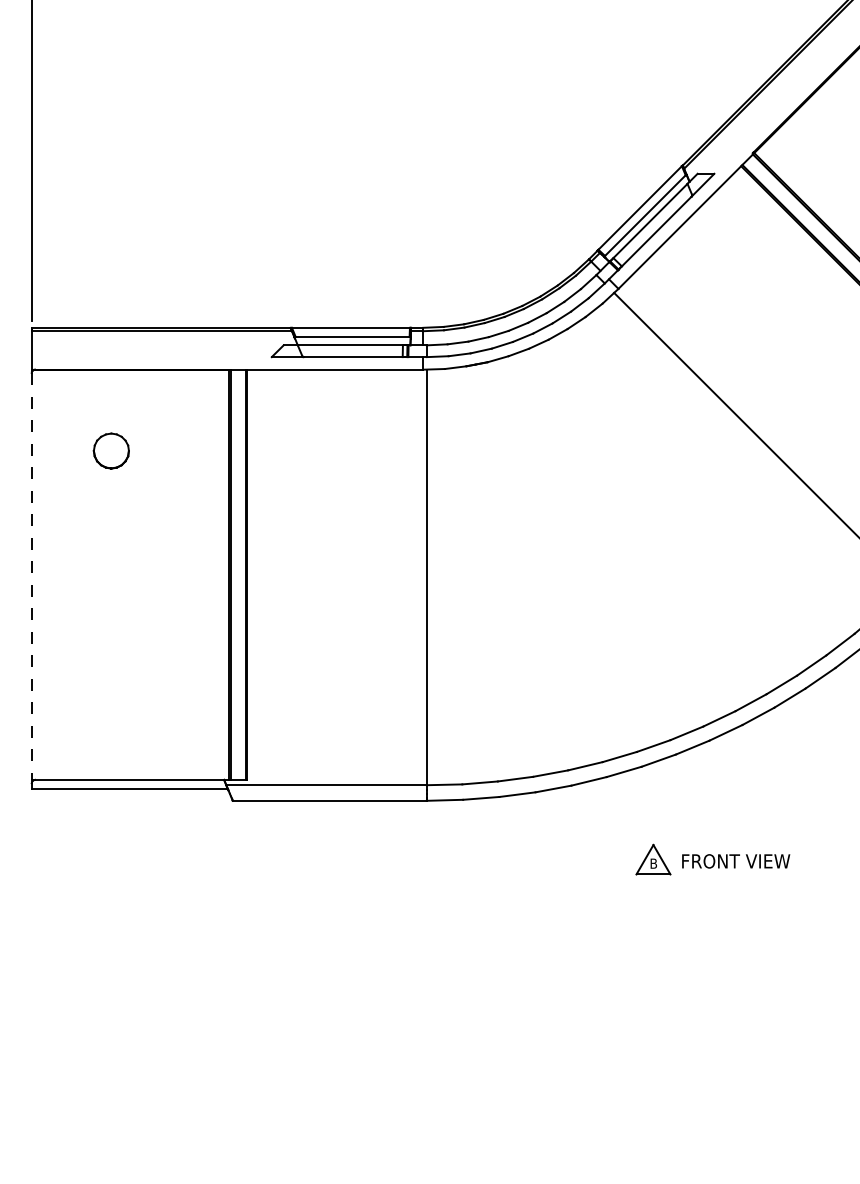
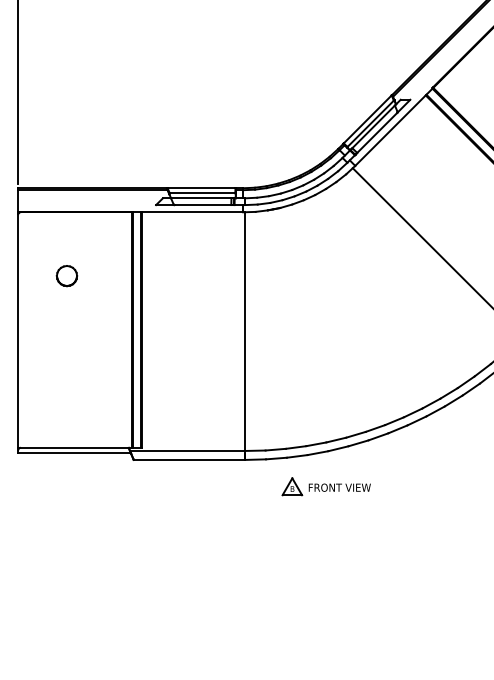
part: (110, 451) -> (66, 276), moved
line: (32, 577) -> (18, 331), dashed -> solid
part: (711, 859) -> (325, 486), moved

